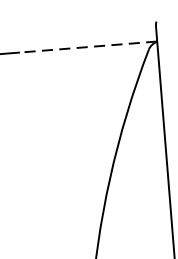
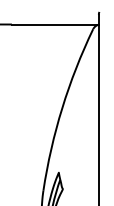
line: (87, 47) -> (54, 24), dashed -> solid

